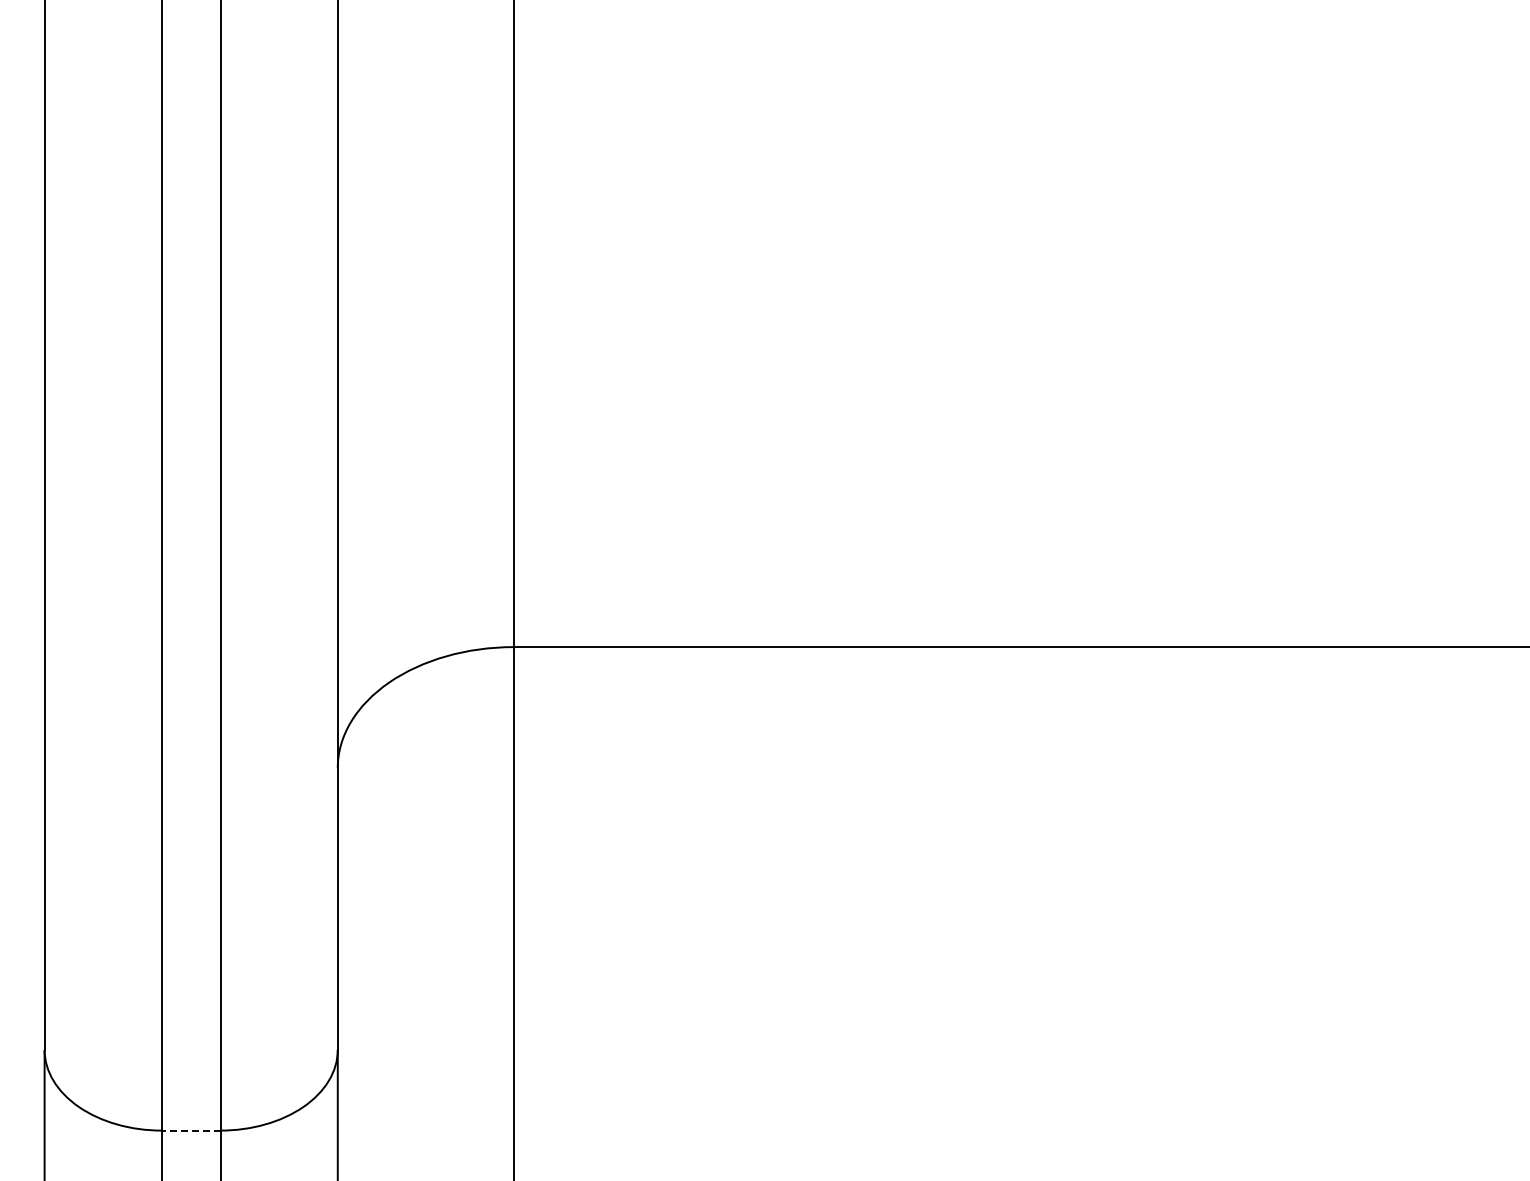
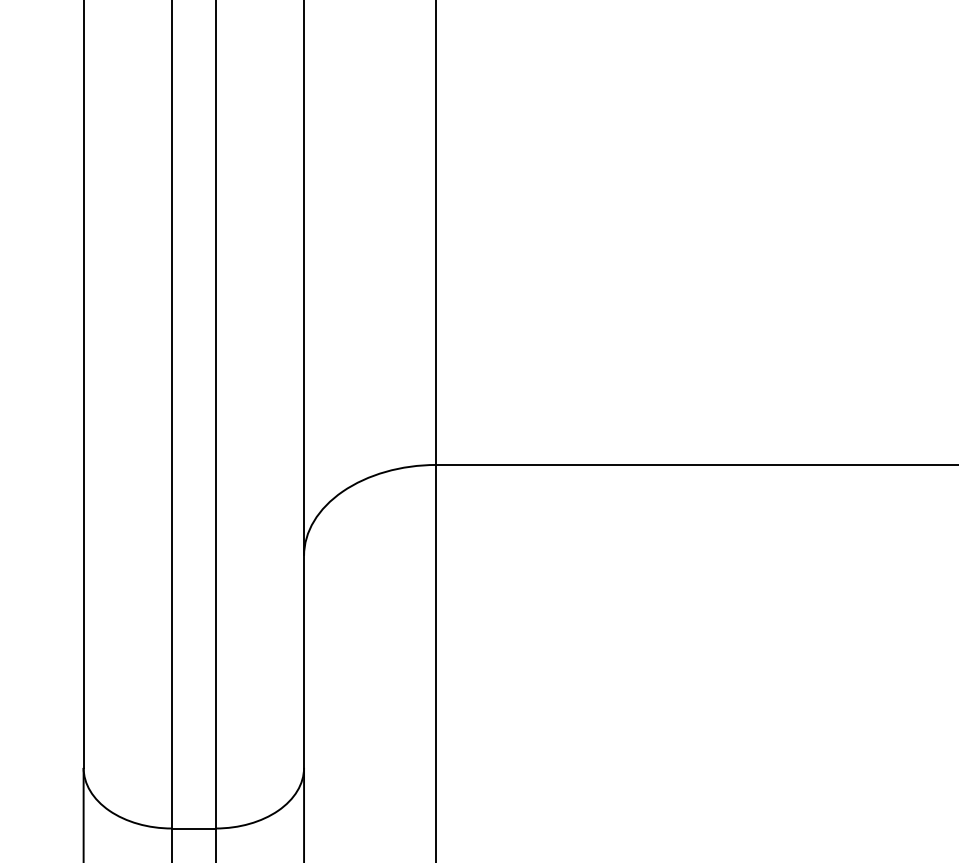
line: (190, 1130) -> (193, 828), dashed -> solid

